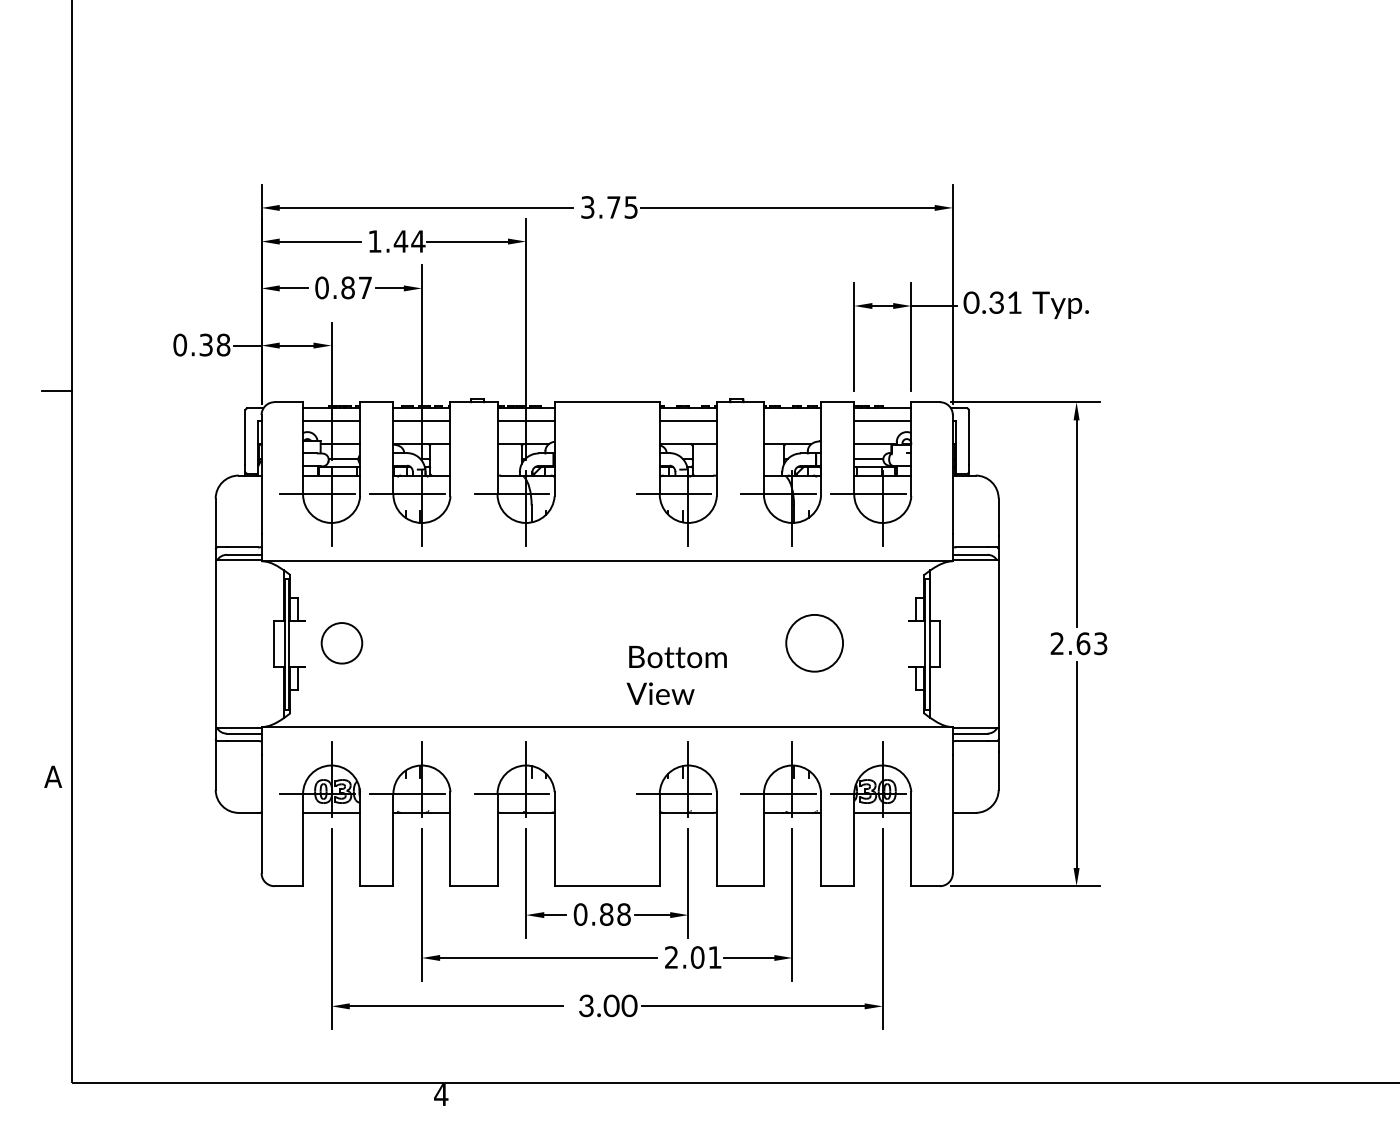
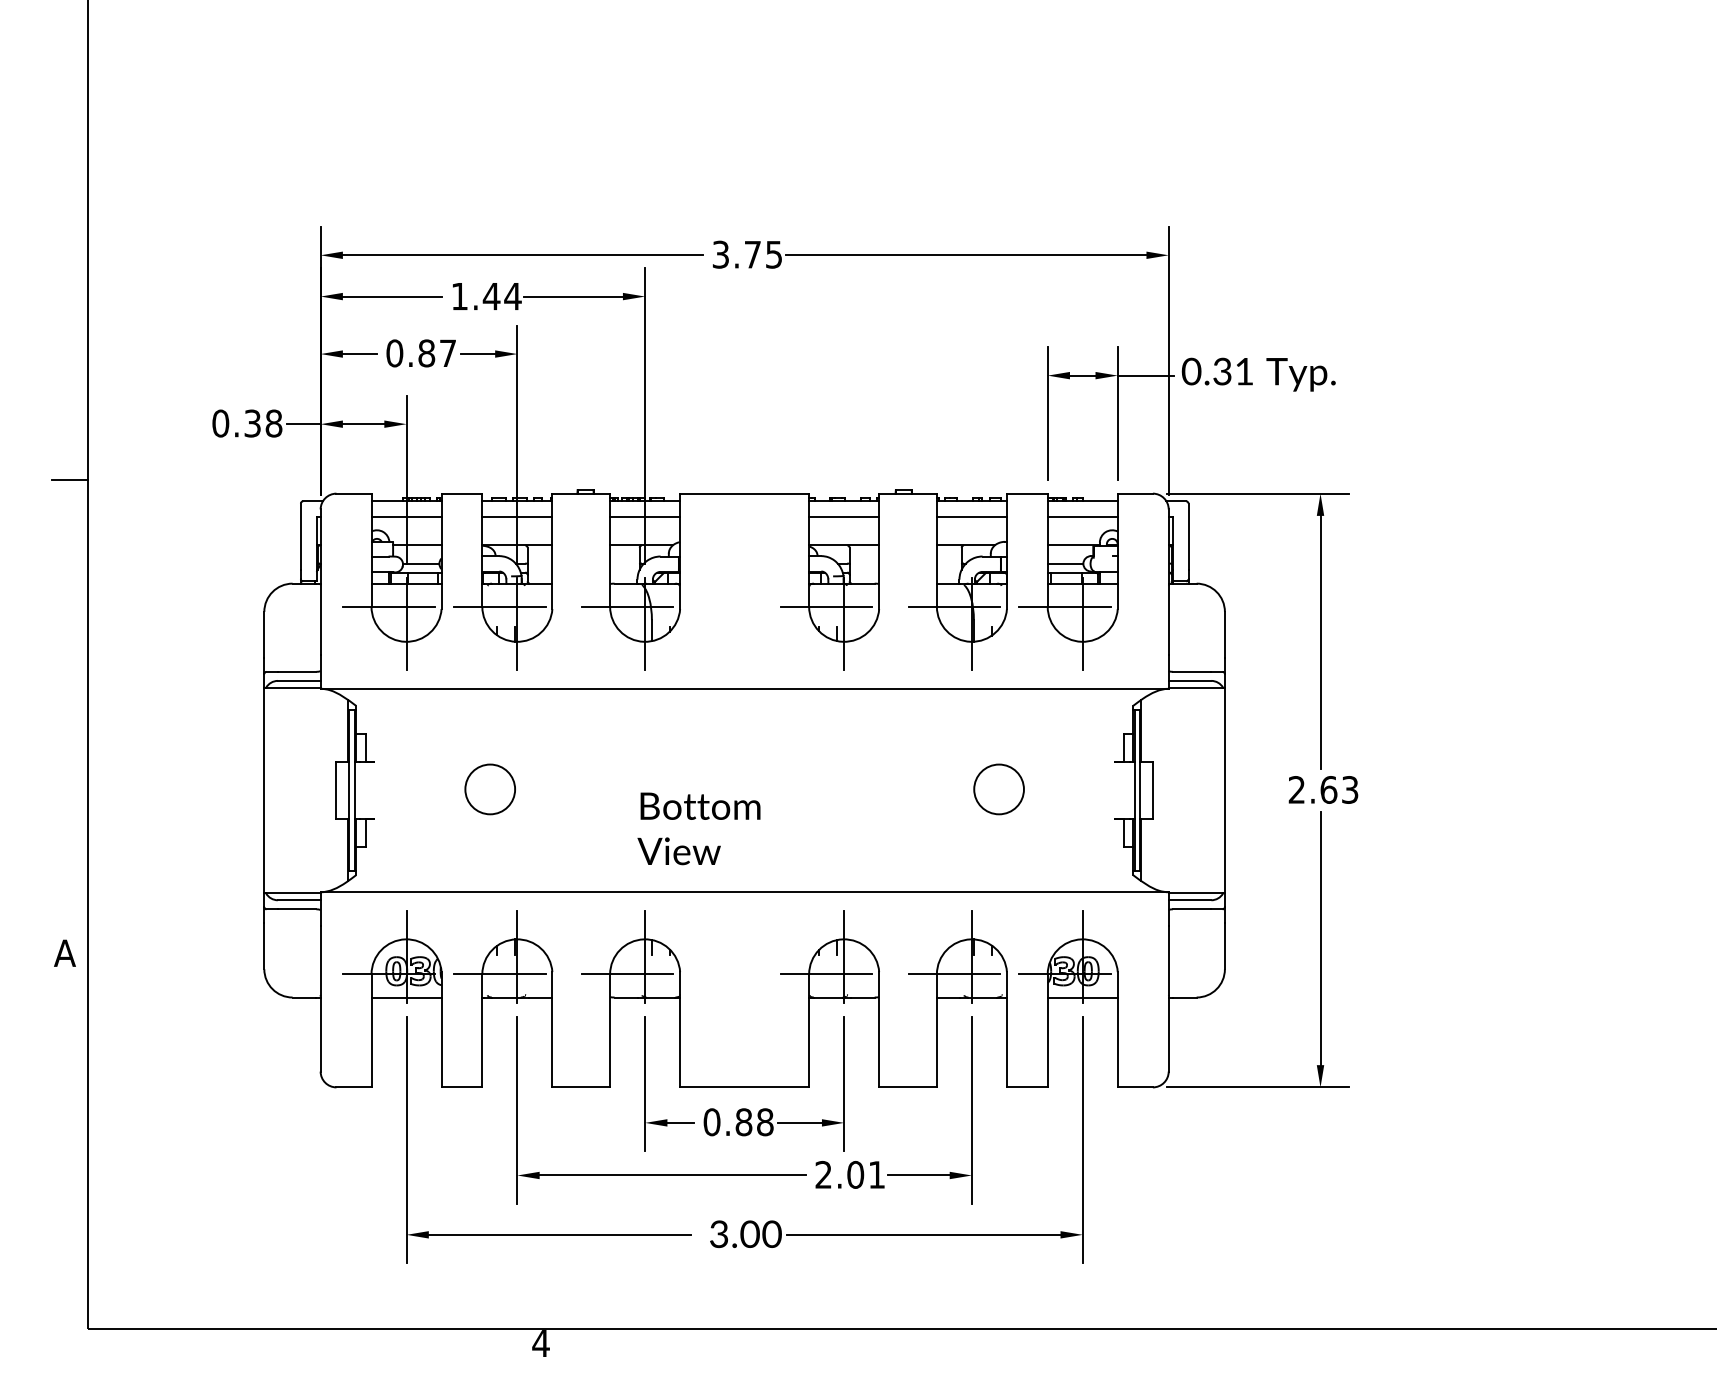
line: (792, 421) -> (971, 517), added
circle: (341, 643) -> (489, 789), moved
circle: (814, 643) -> (998, 789), size x0.71
text: (676, 675) -> (698, 828), moved

